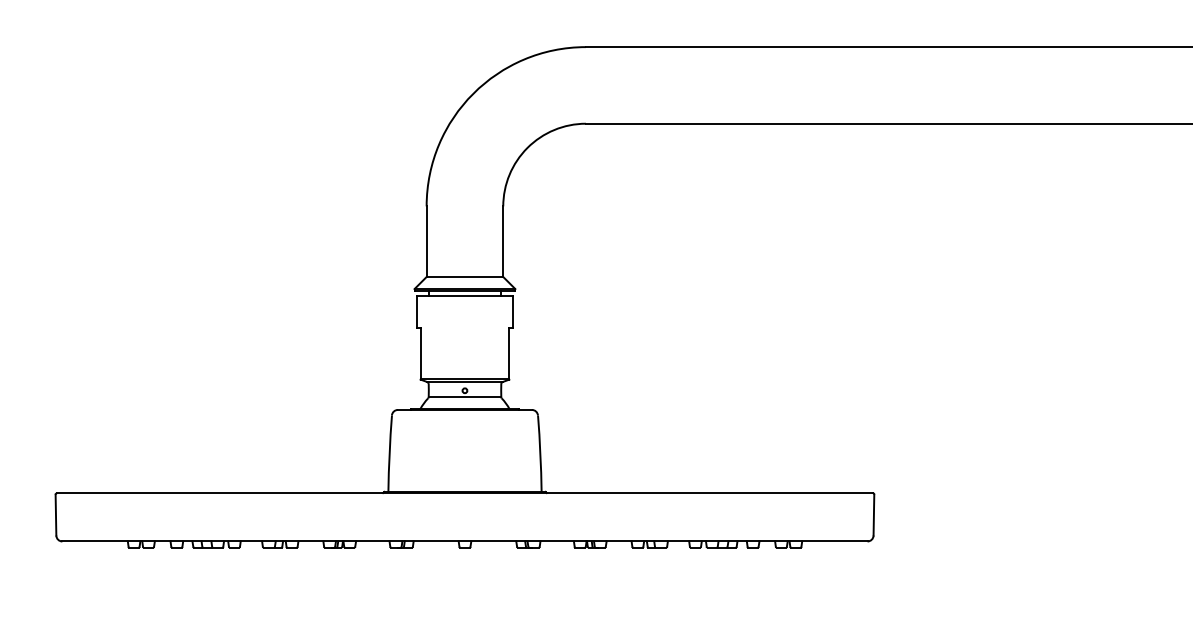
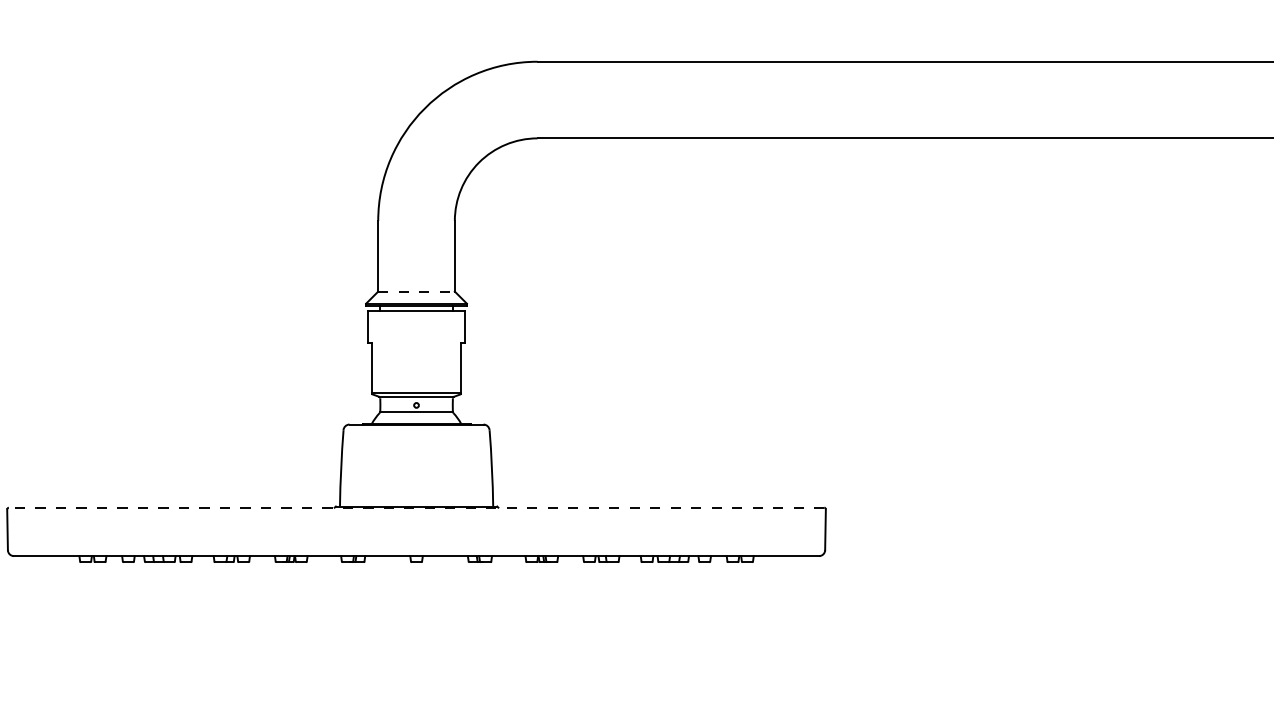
line: (465, 276) -> (417, 291), solid -> dashed
line: (464, 492) -> (416, 507), solid -> dashed

